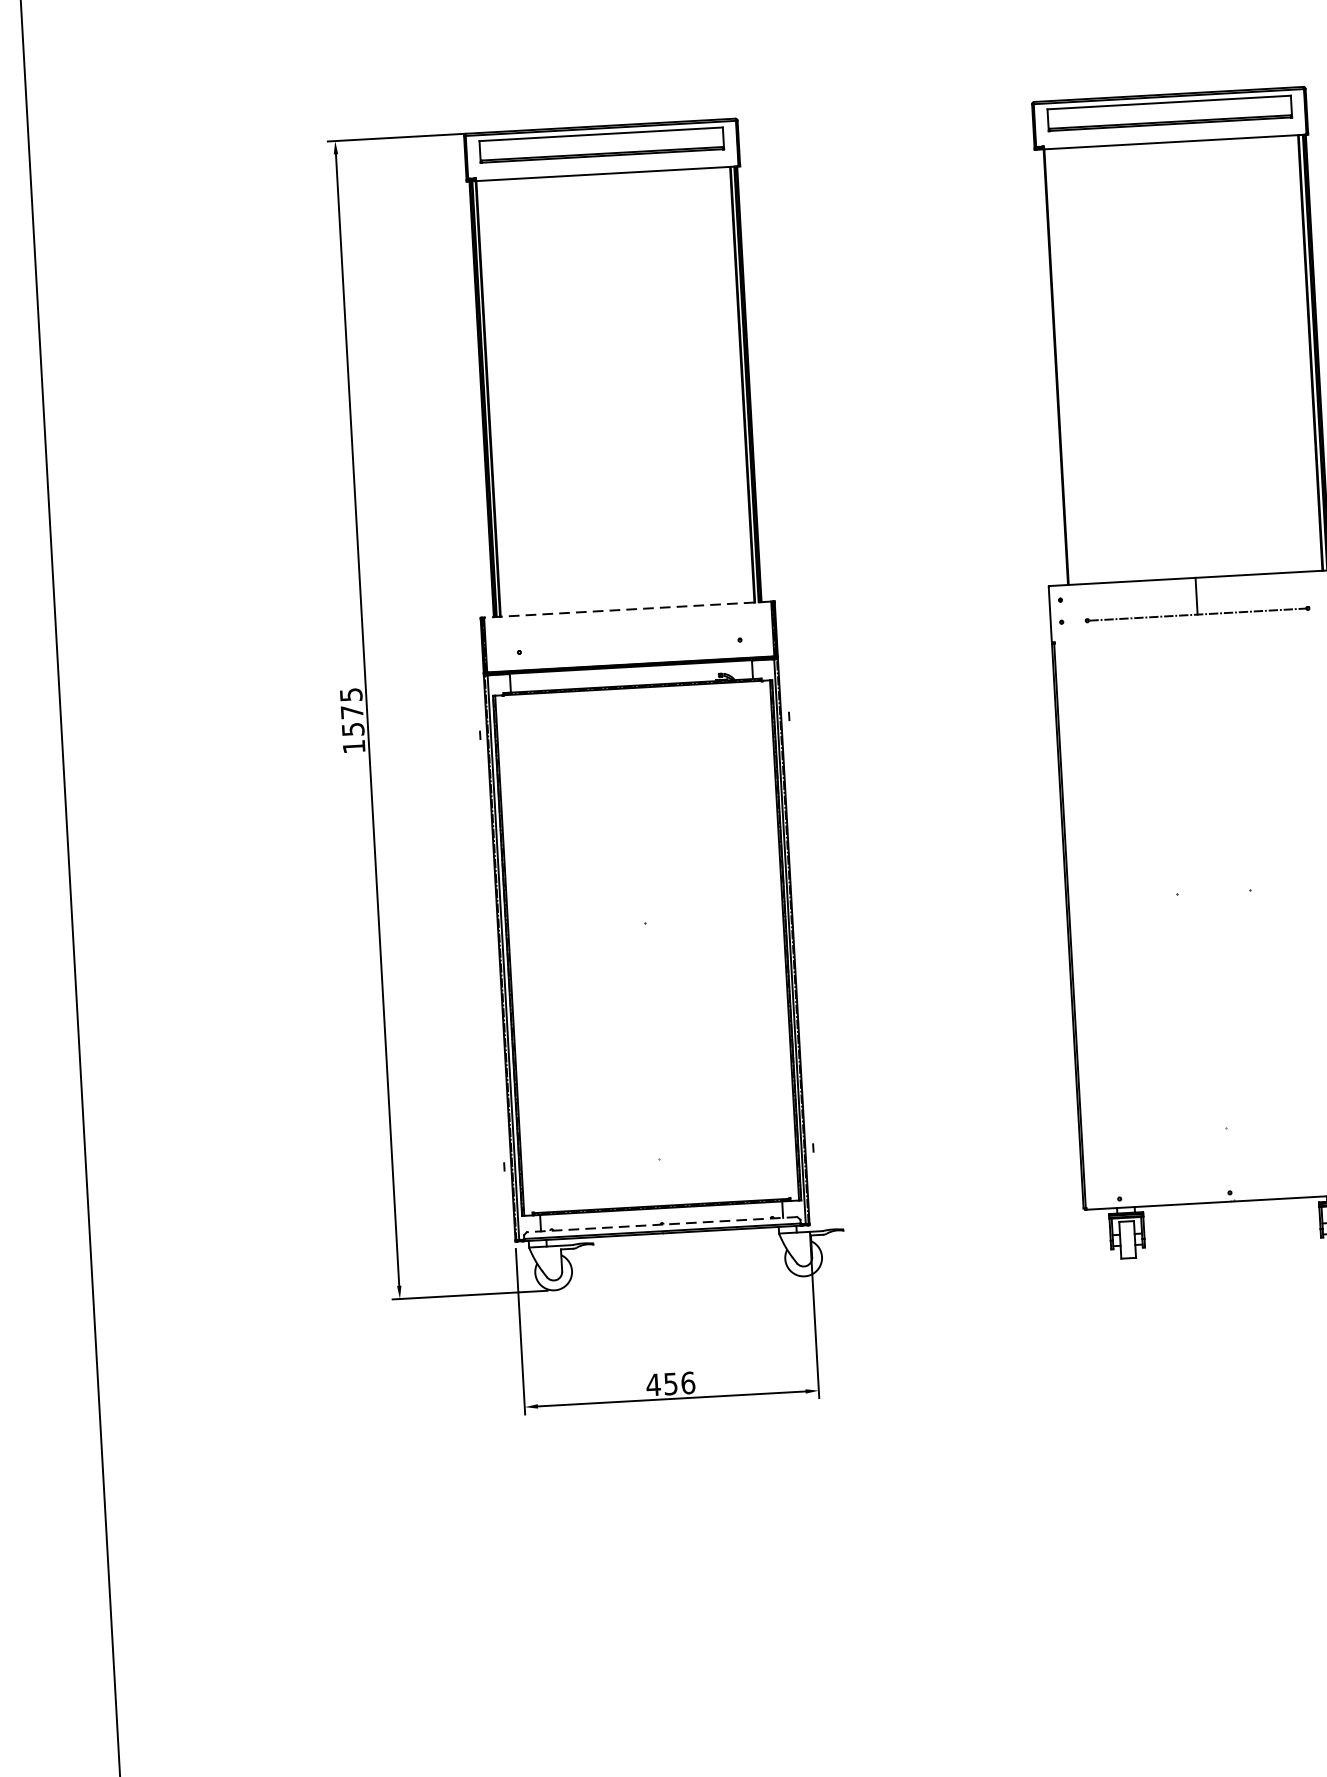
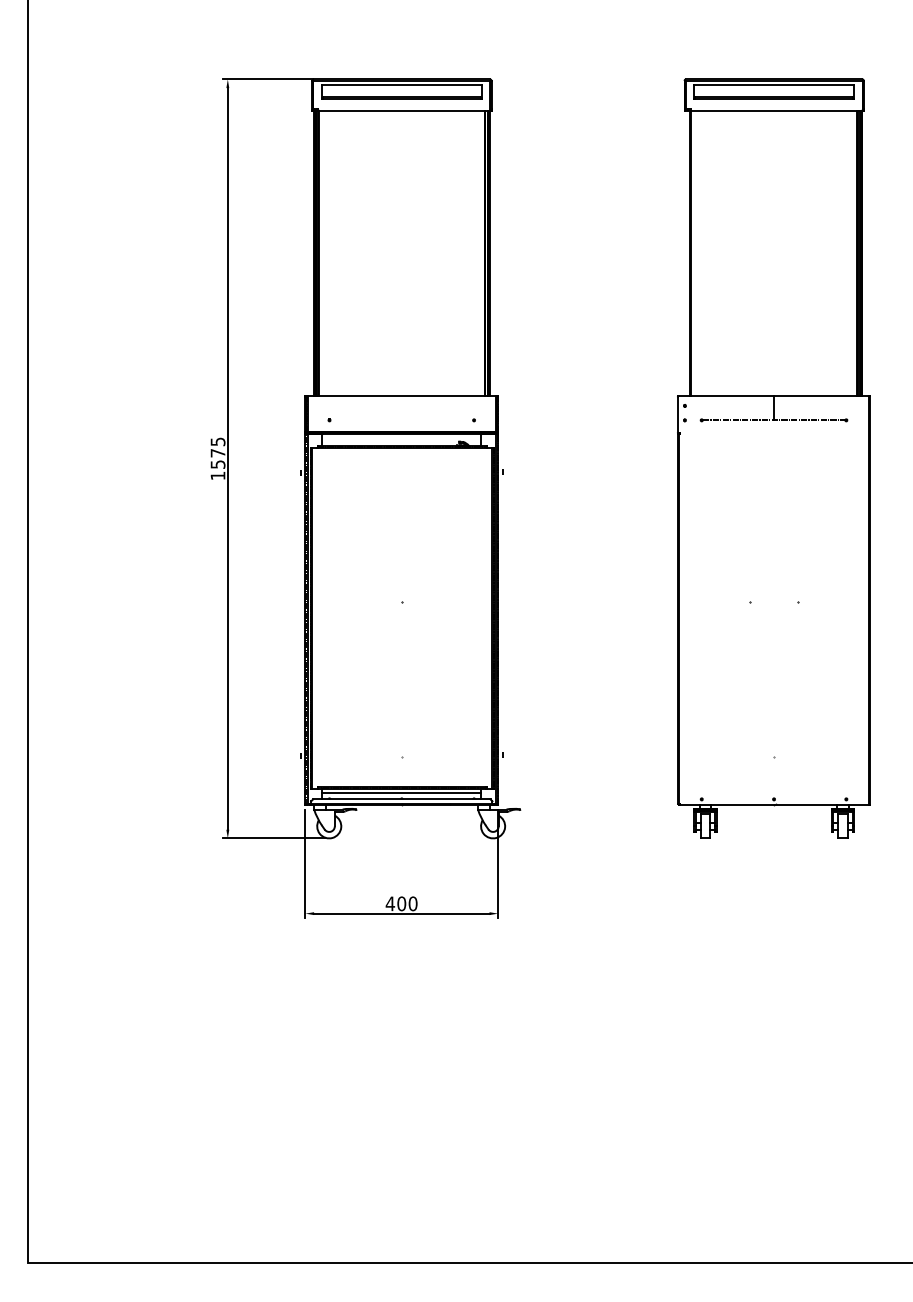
line: (627, 609) -> (401, 396), dashed -> solid
line: (661, 1215) -> (401, 793), added
line: (661, 1224) -> (401, 799), dashed -> solid
text: (679, 1382) -> (407, 903), 456 -> 400

